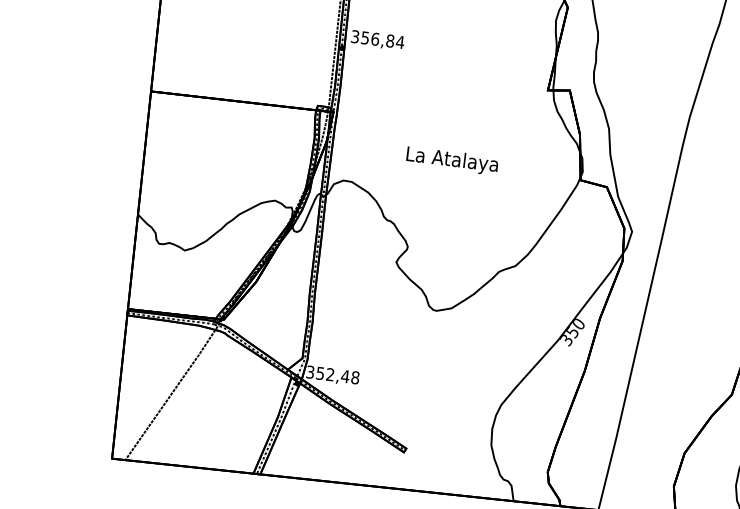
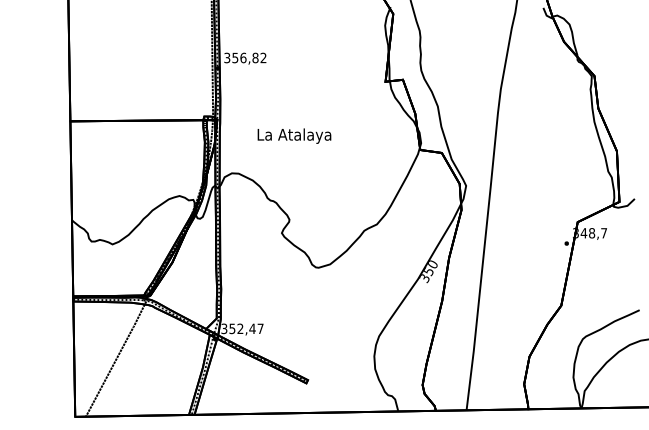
text: (400, 41) -> (263, 57), 356,84 -> 356,82
text: (452, 160) -> (294, 135), moved
text: (355, 377) -> (260, 328), 352,48 -> 352,47

